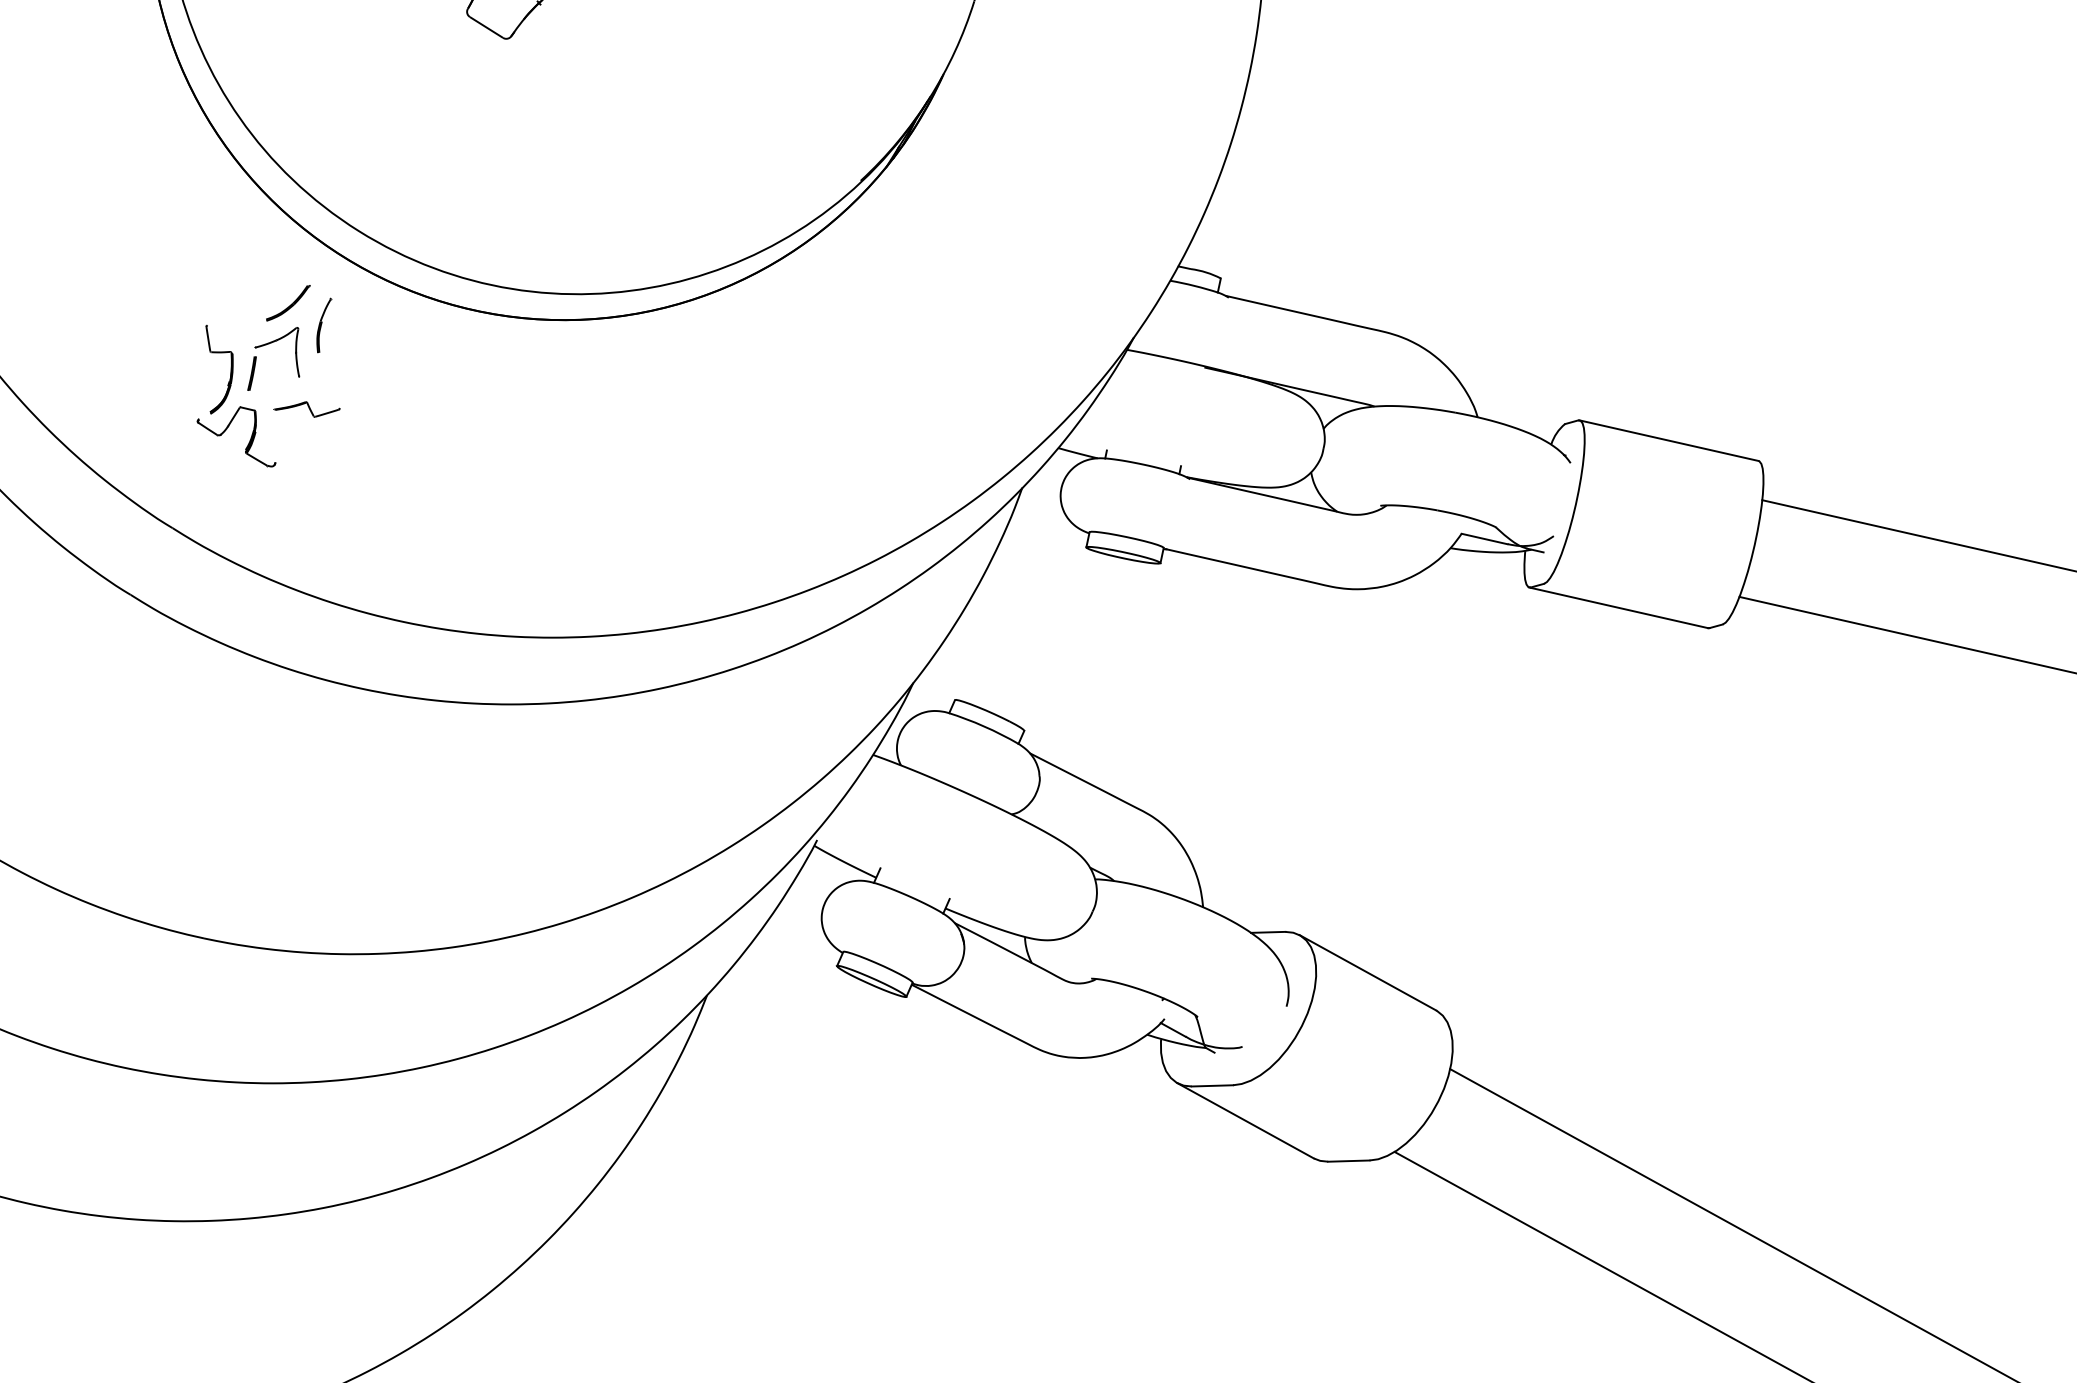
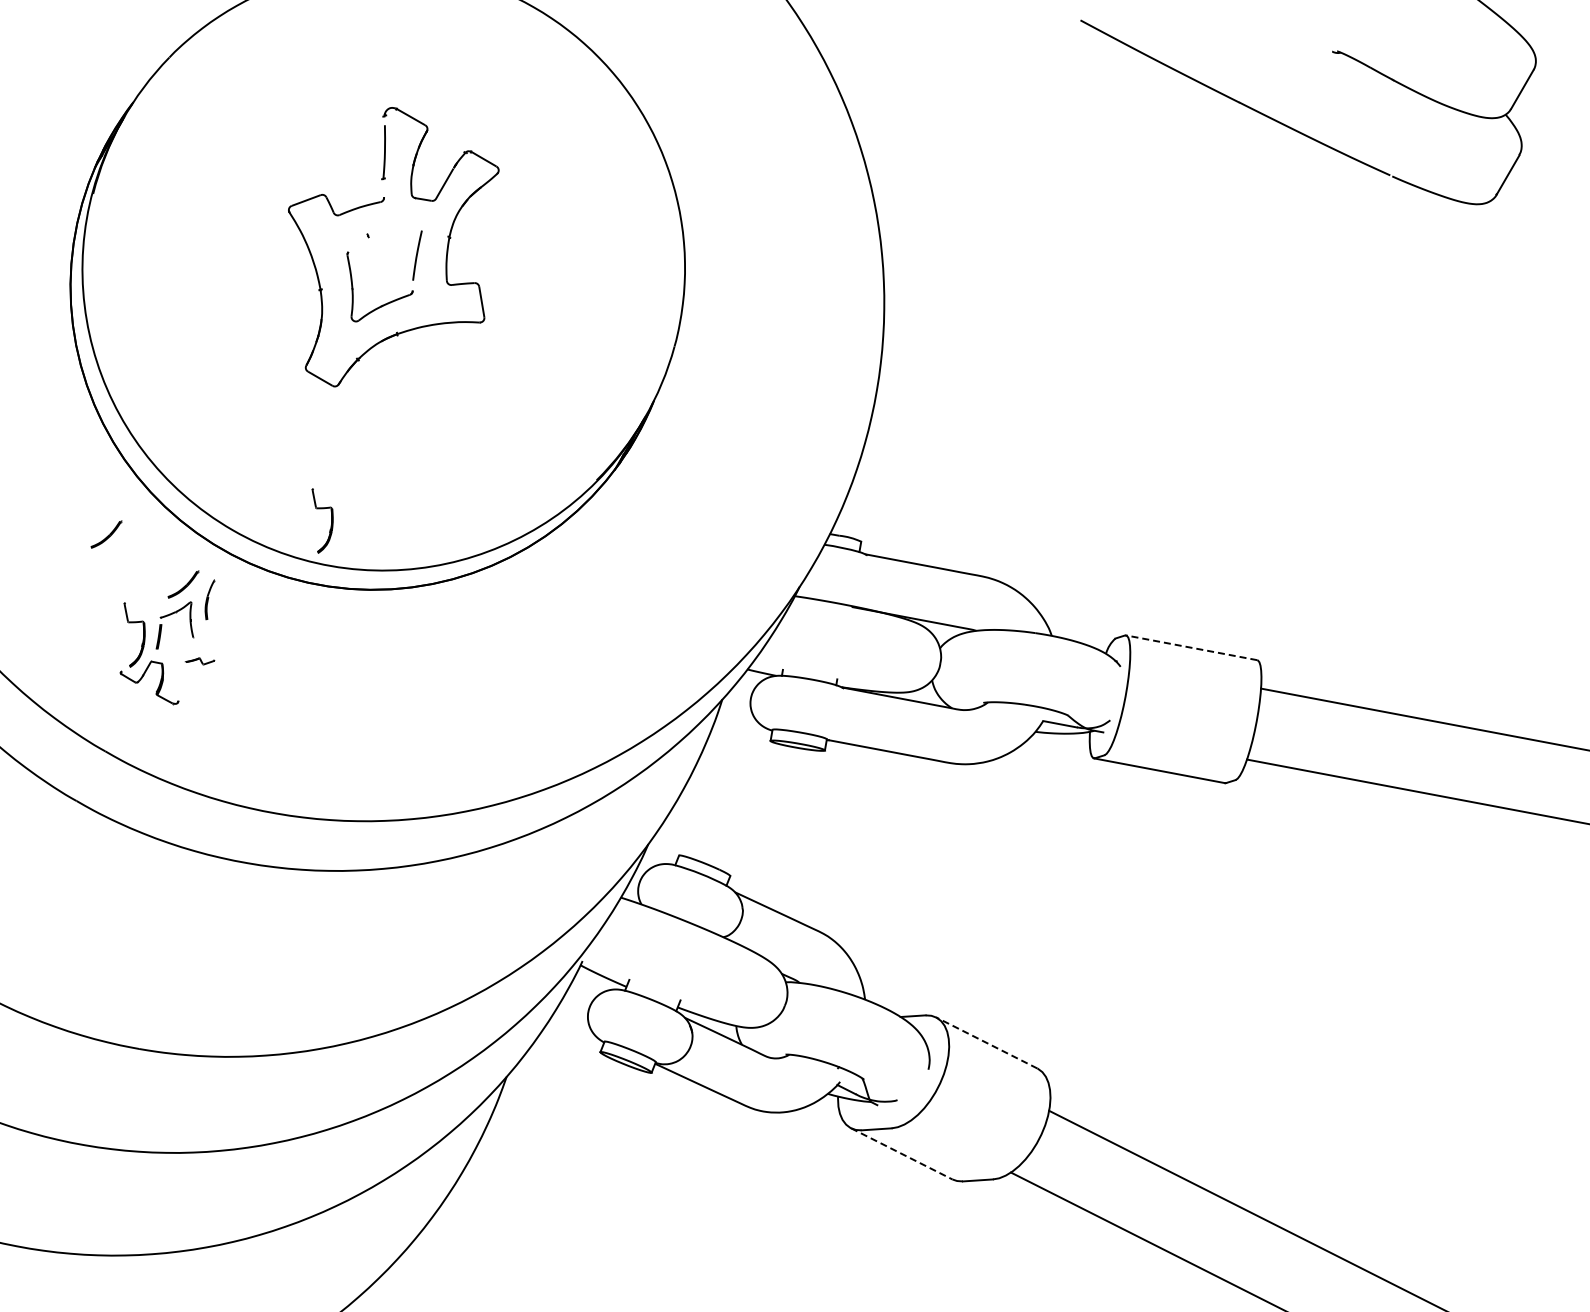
part: (494, 222) -> (331, 520), added
part: (185, 230) -> (106, 534), added
part: (306, 409) -> (199, 661), size x0.6
line: (1668, 440) -> (1191, 647), solid -> dashed
line: (1367, 972) -> (986, 1042), solid -> dashed
line: (1245, 1120) -> (901, 1153), solid -> dashed

